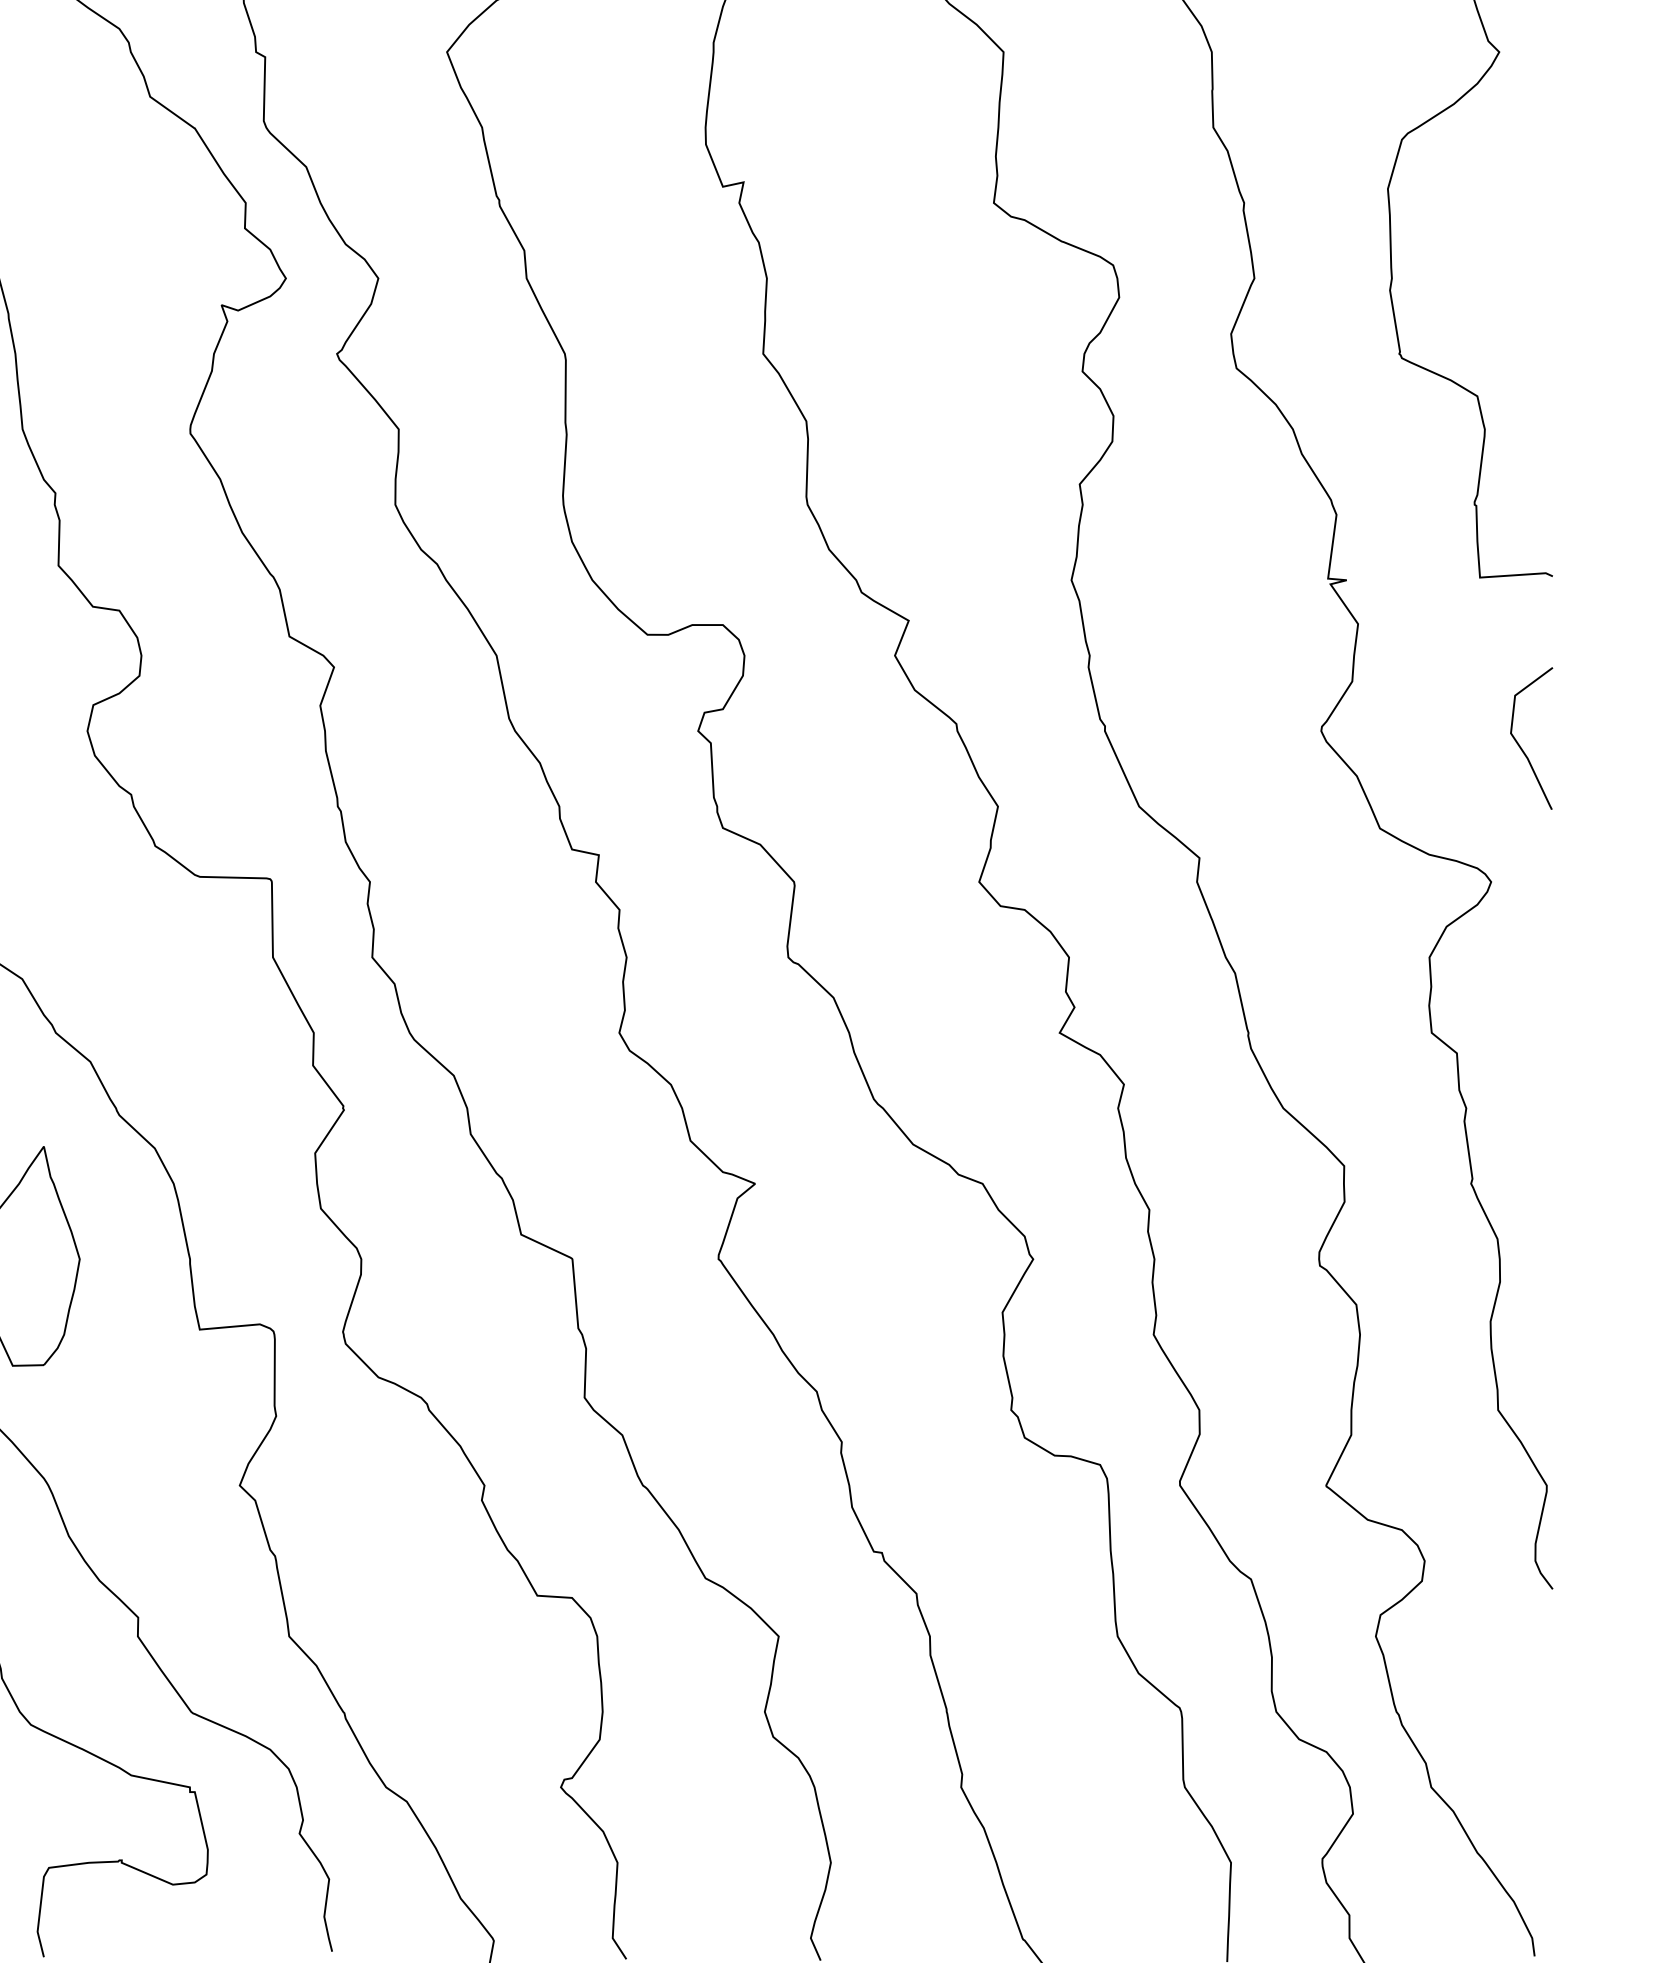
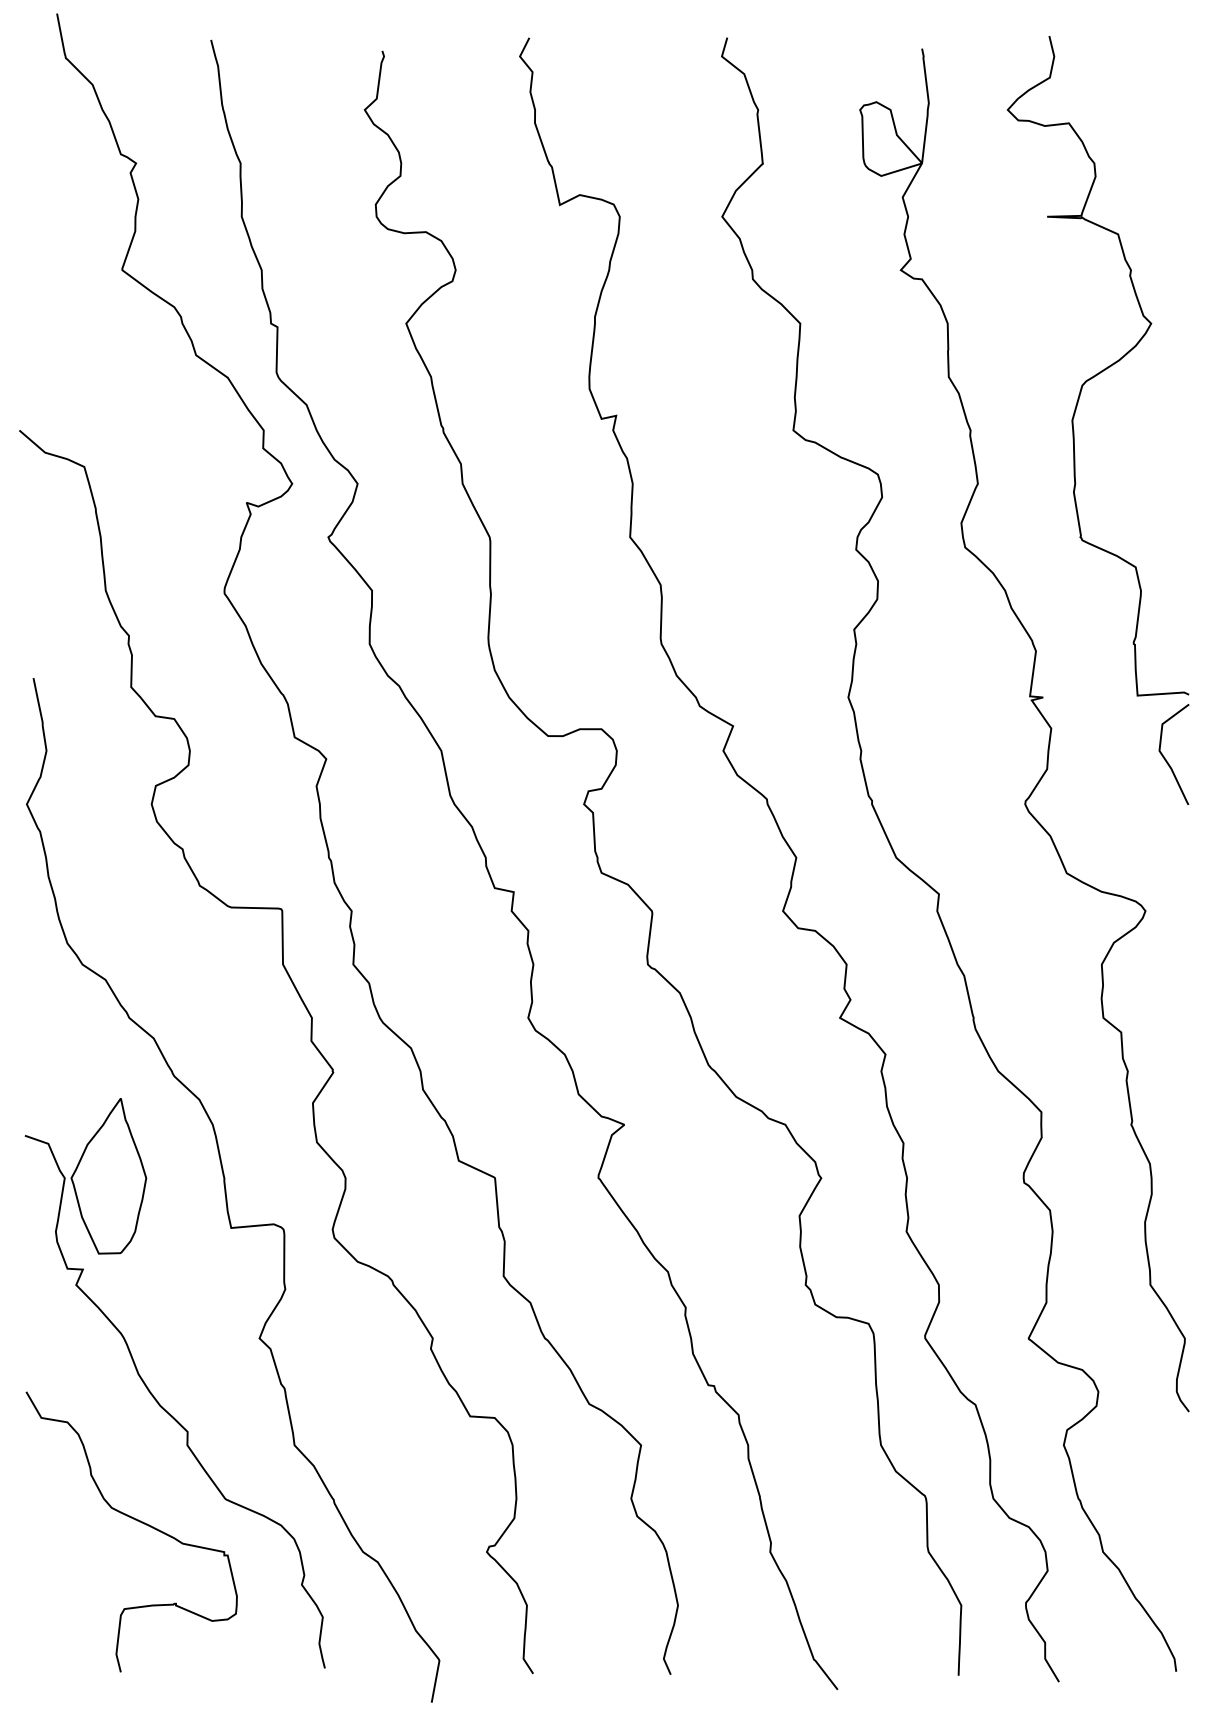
curve: (1520, 745) -> (1166, 759), moved

